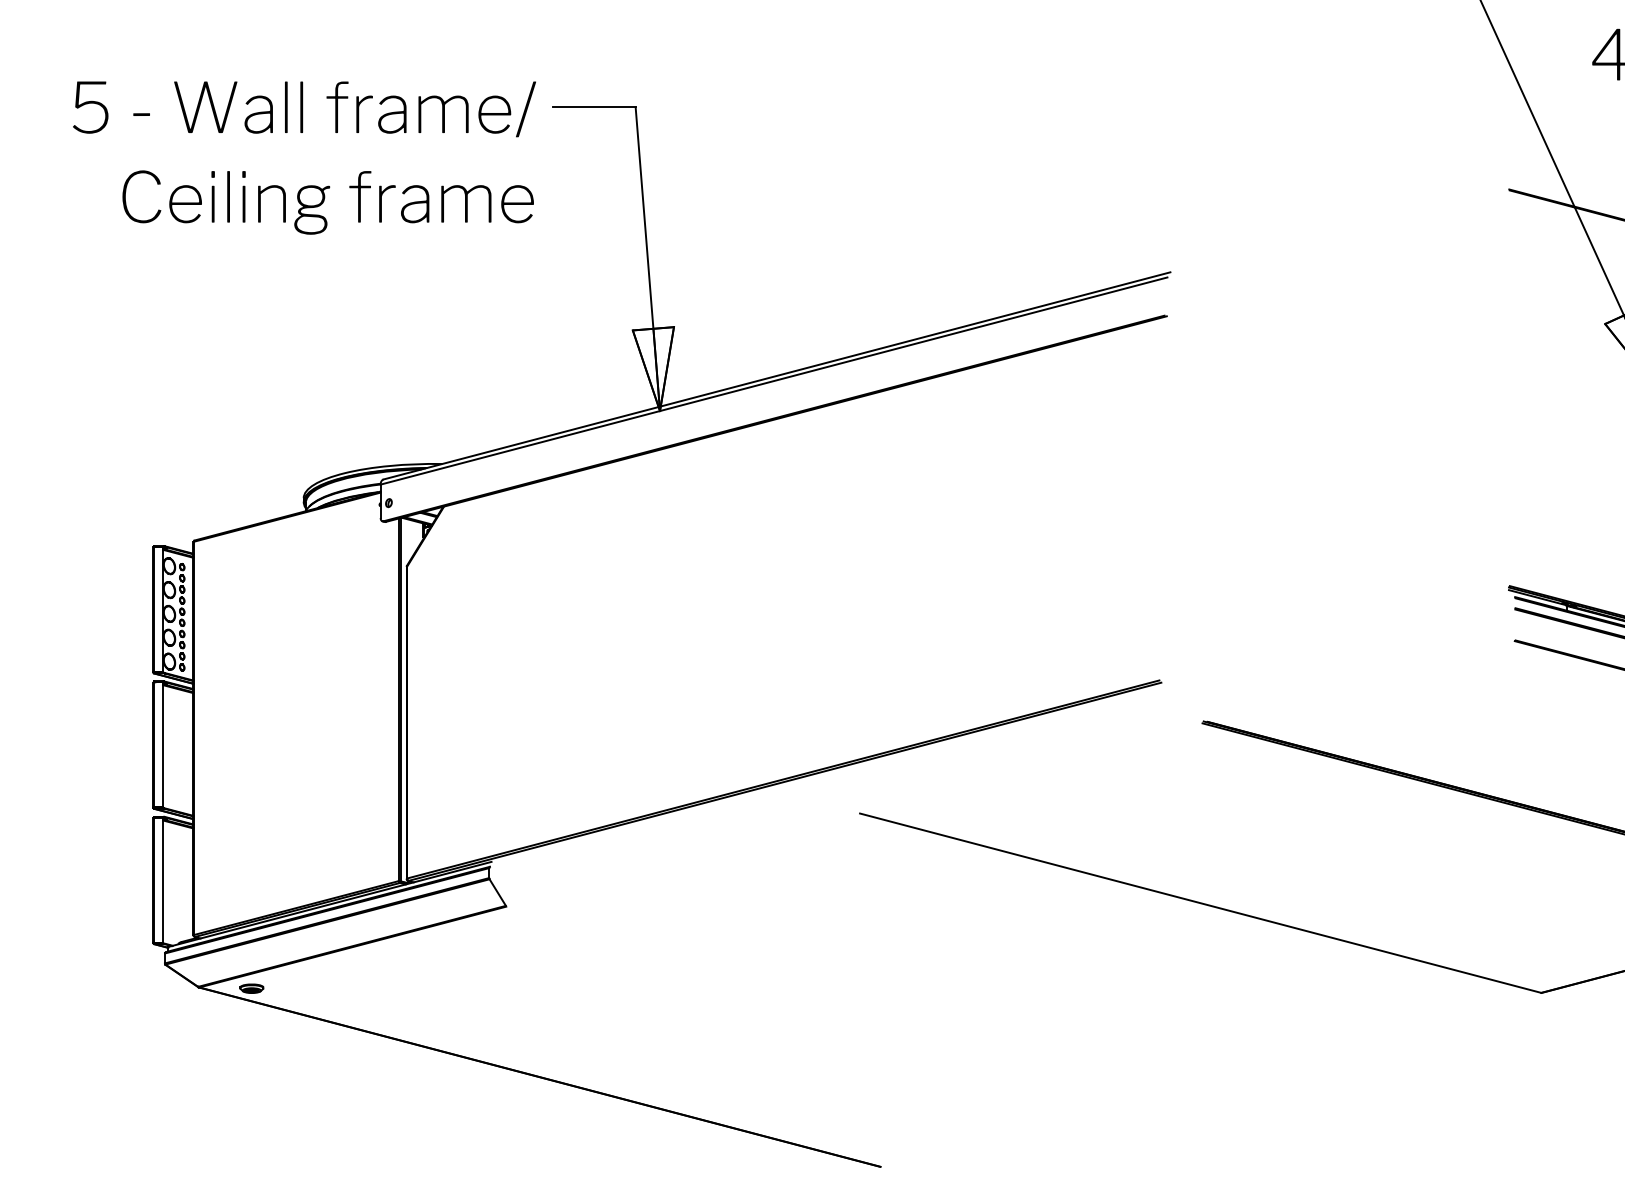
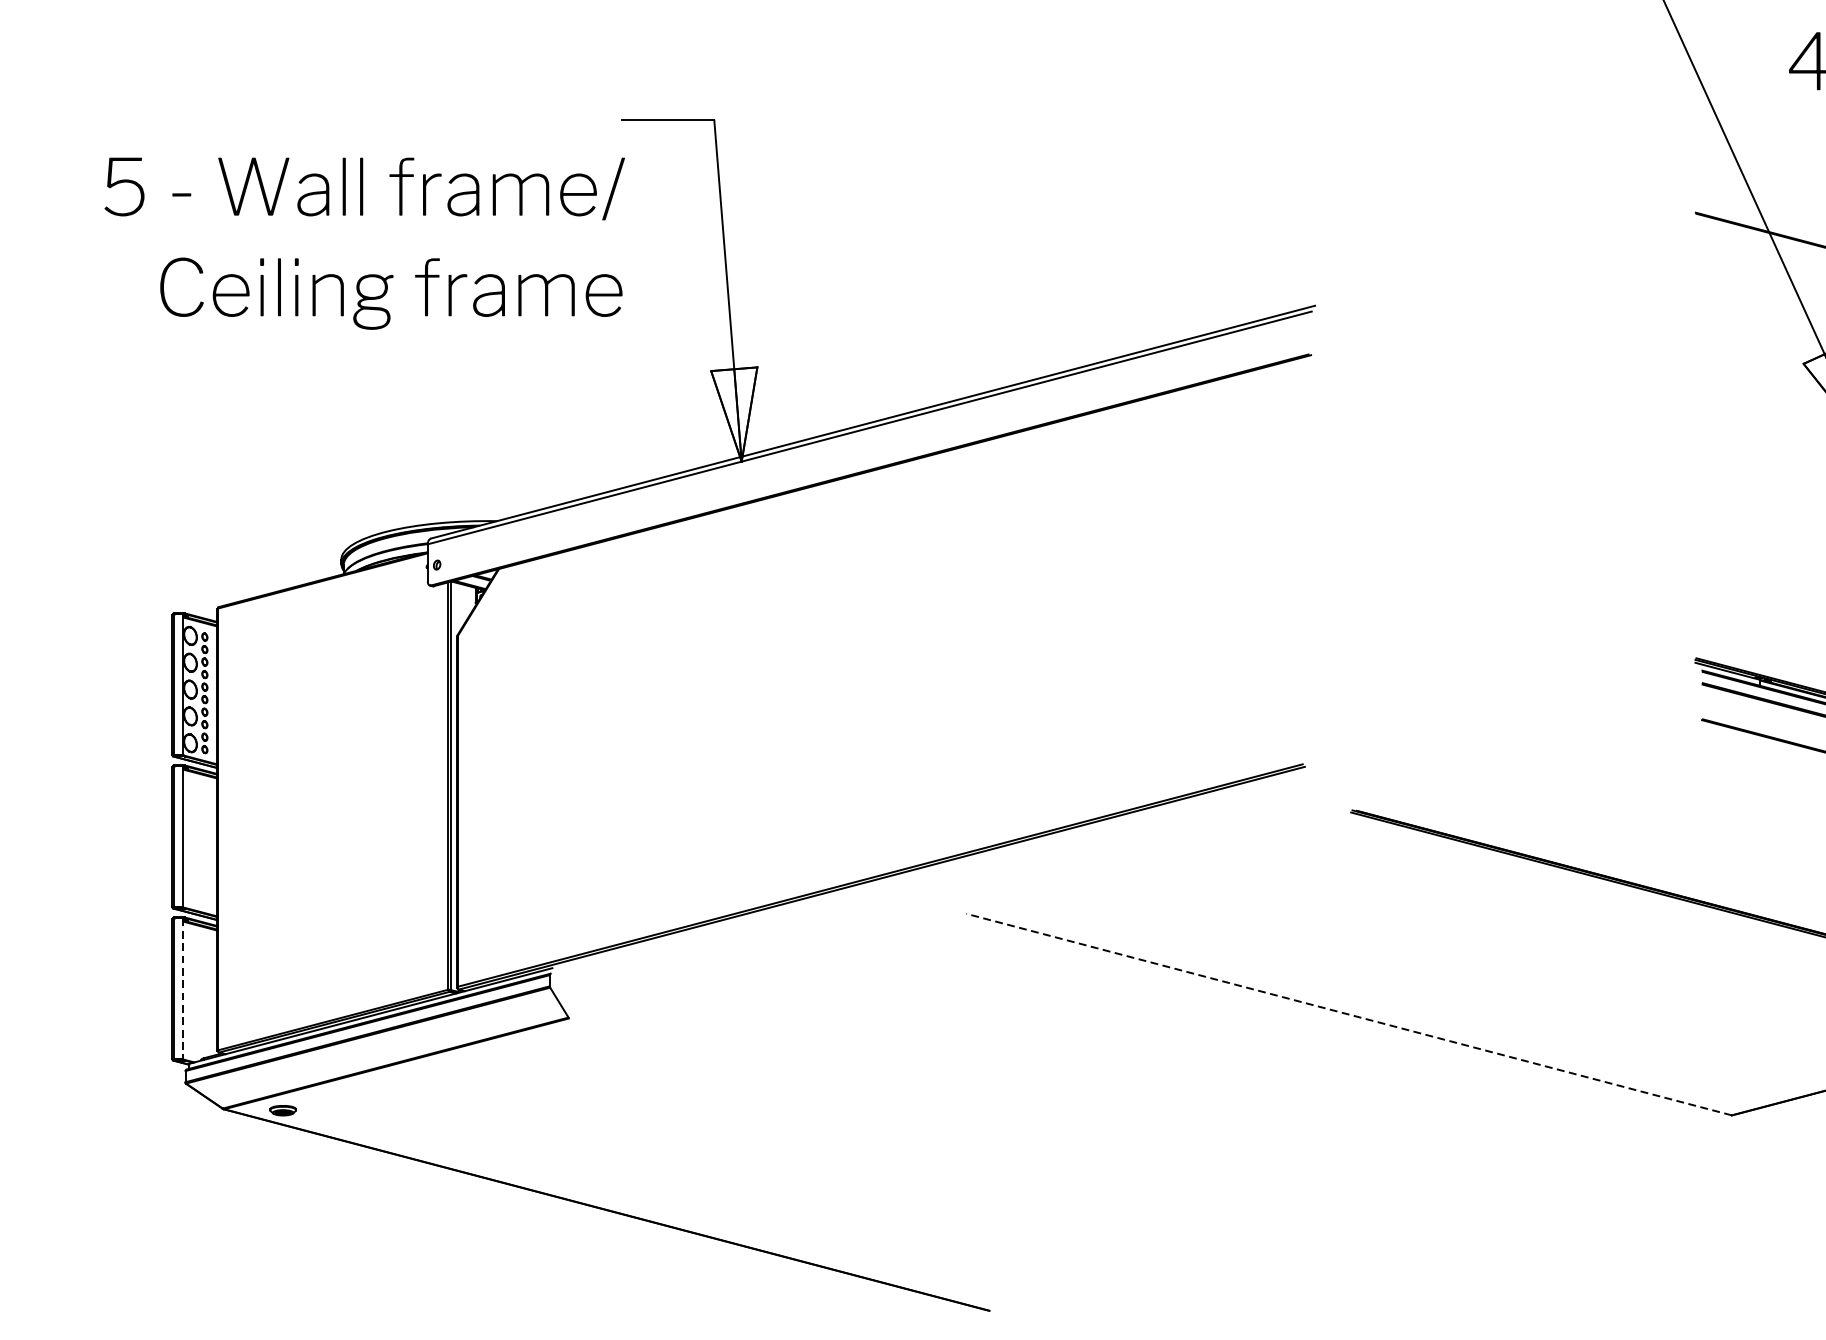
text: (304, 157) -> (364, 243), moved
line: (163, 880) -> (183, 989), solid -> dashed
line: (1200, 903) -> (1348, 1014), solid -> dashed

